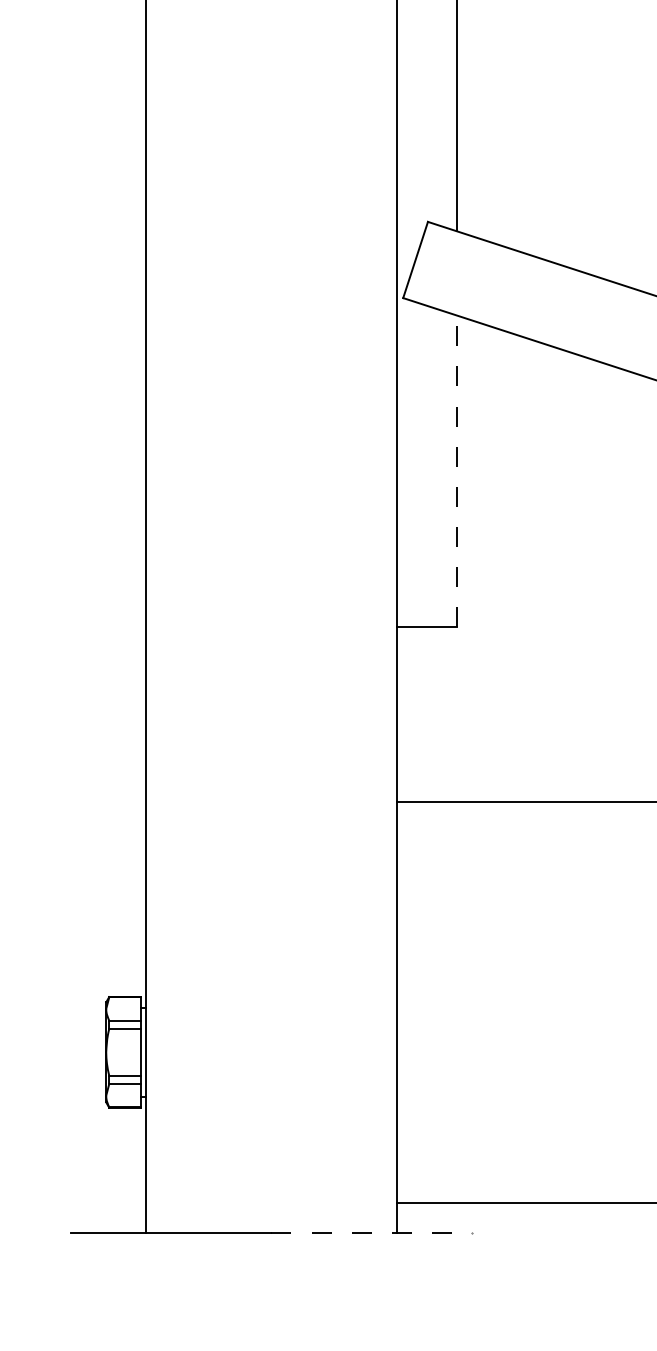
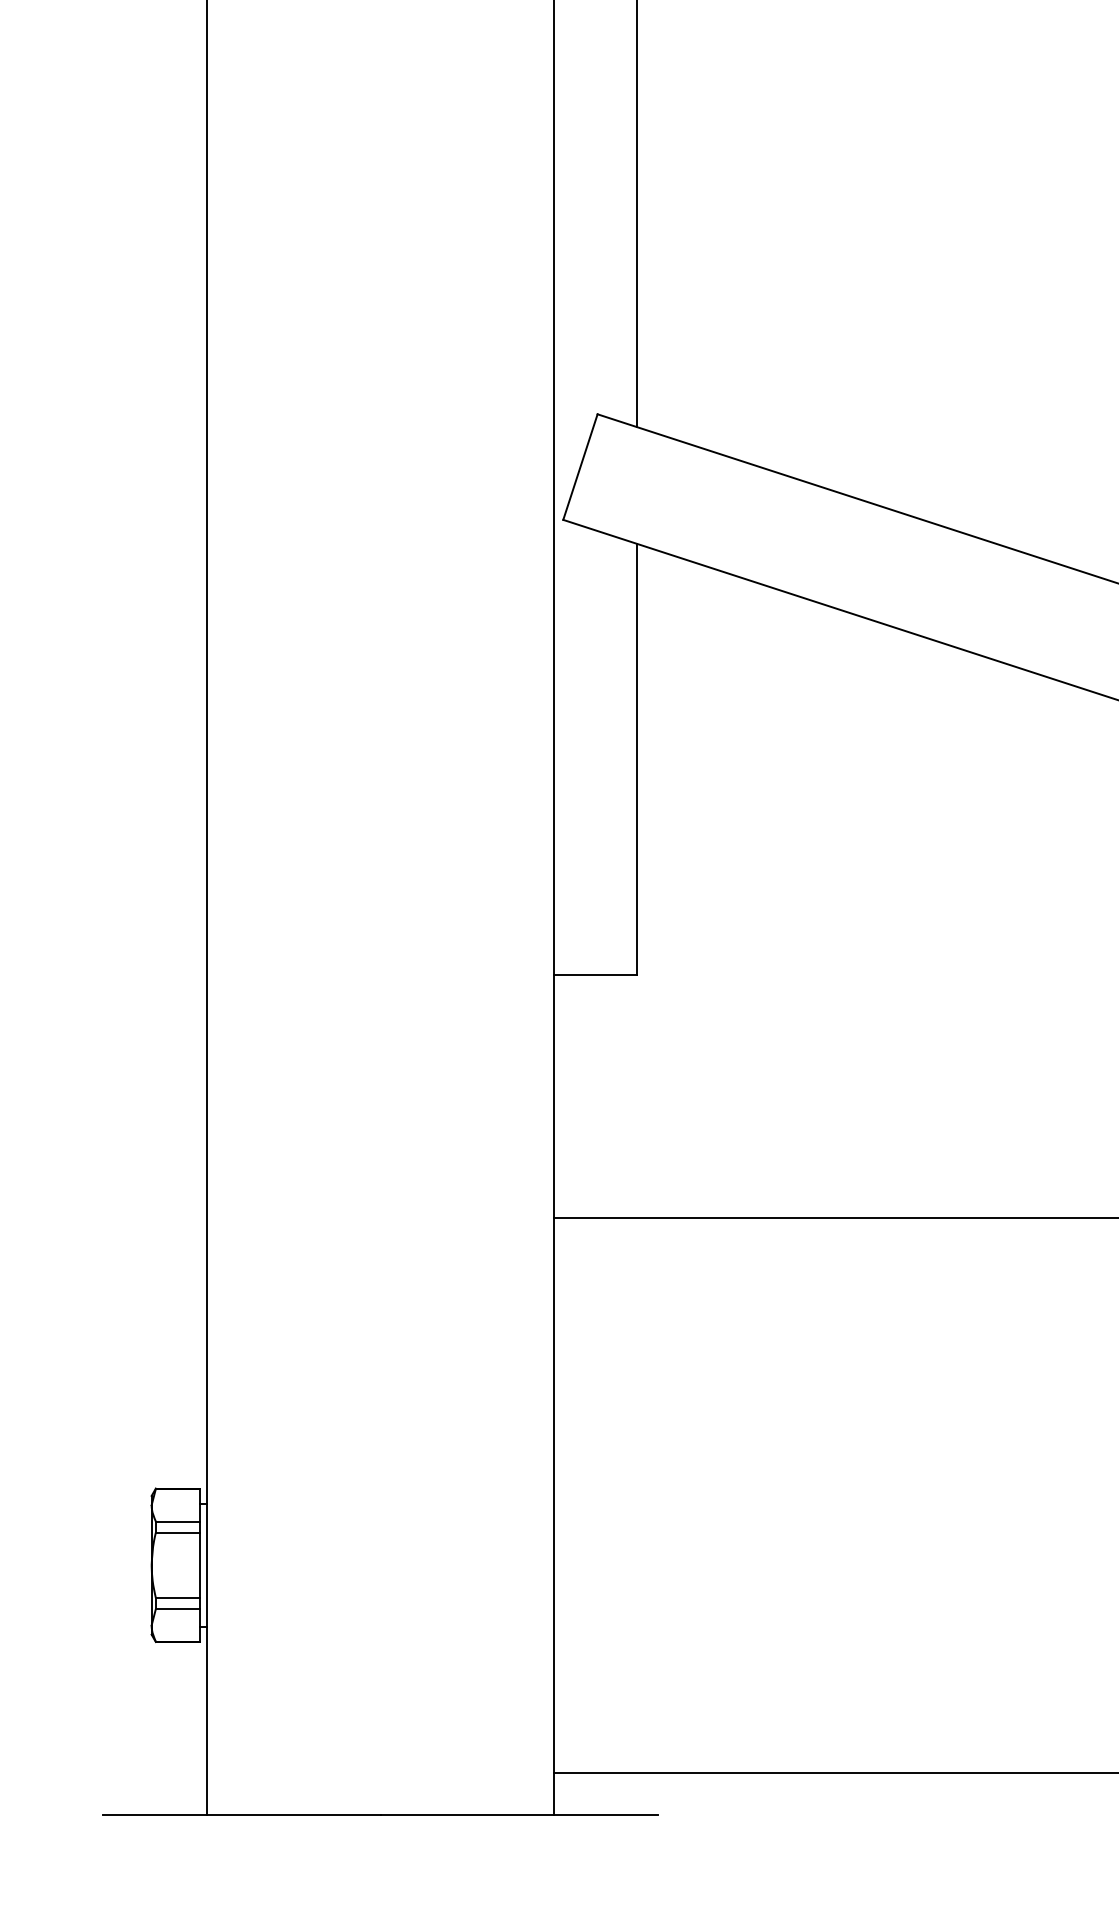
line: (456, 470) -> (637, 759), dashed -> solid
line: (371, 1232) -> (519, 1815), dashed -> solid

